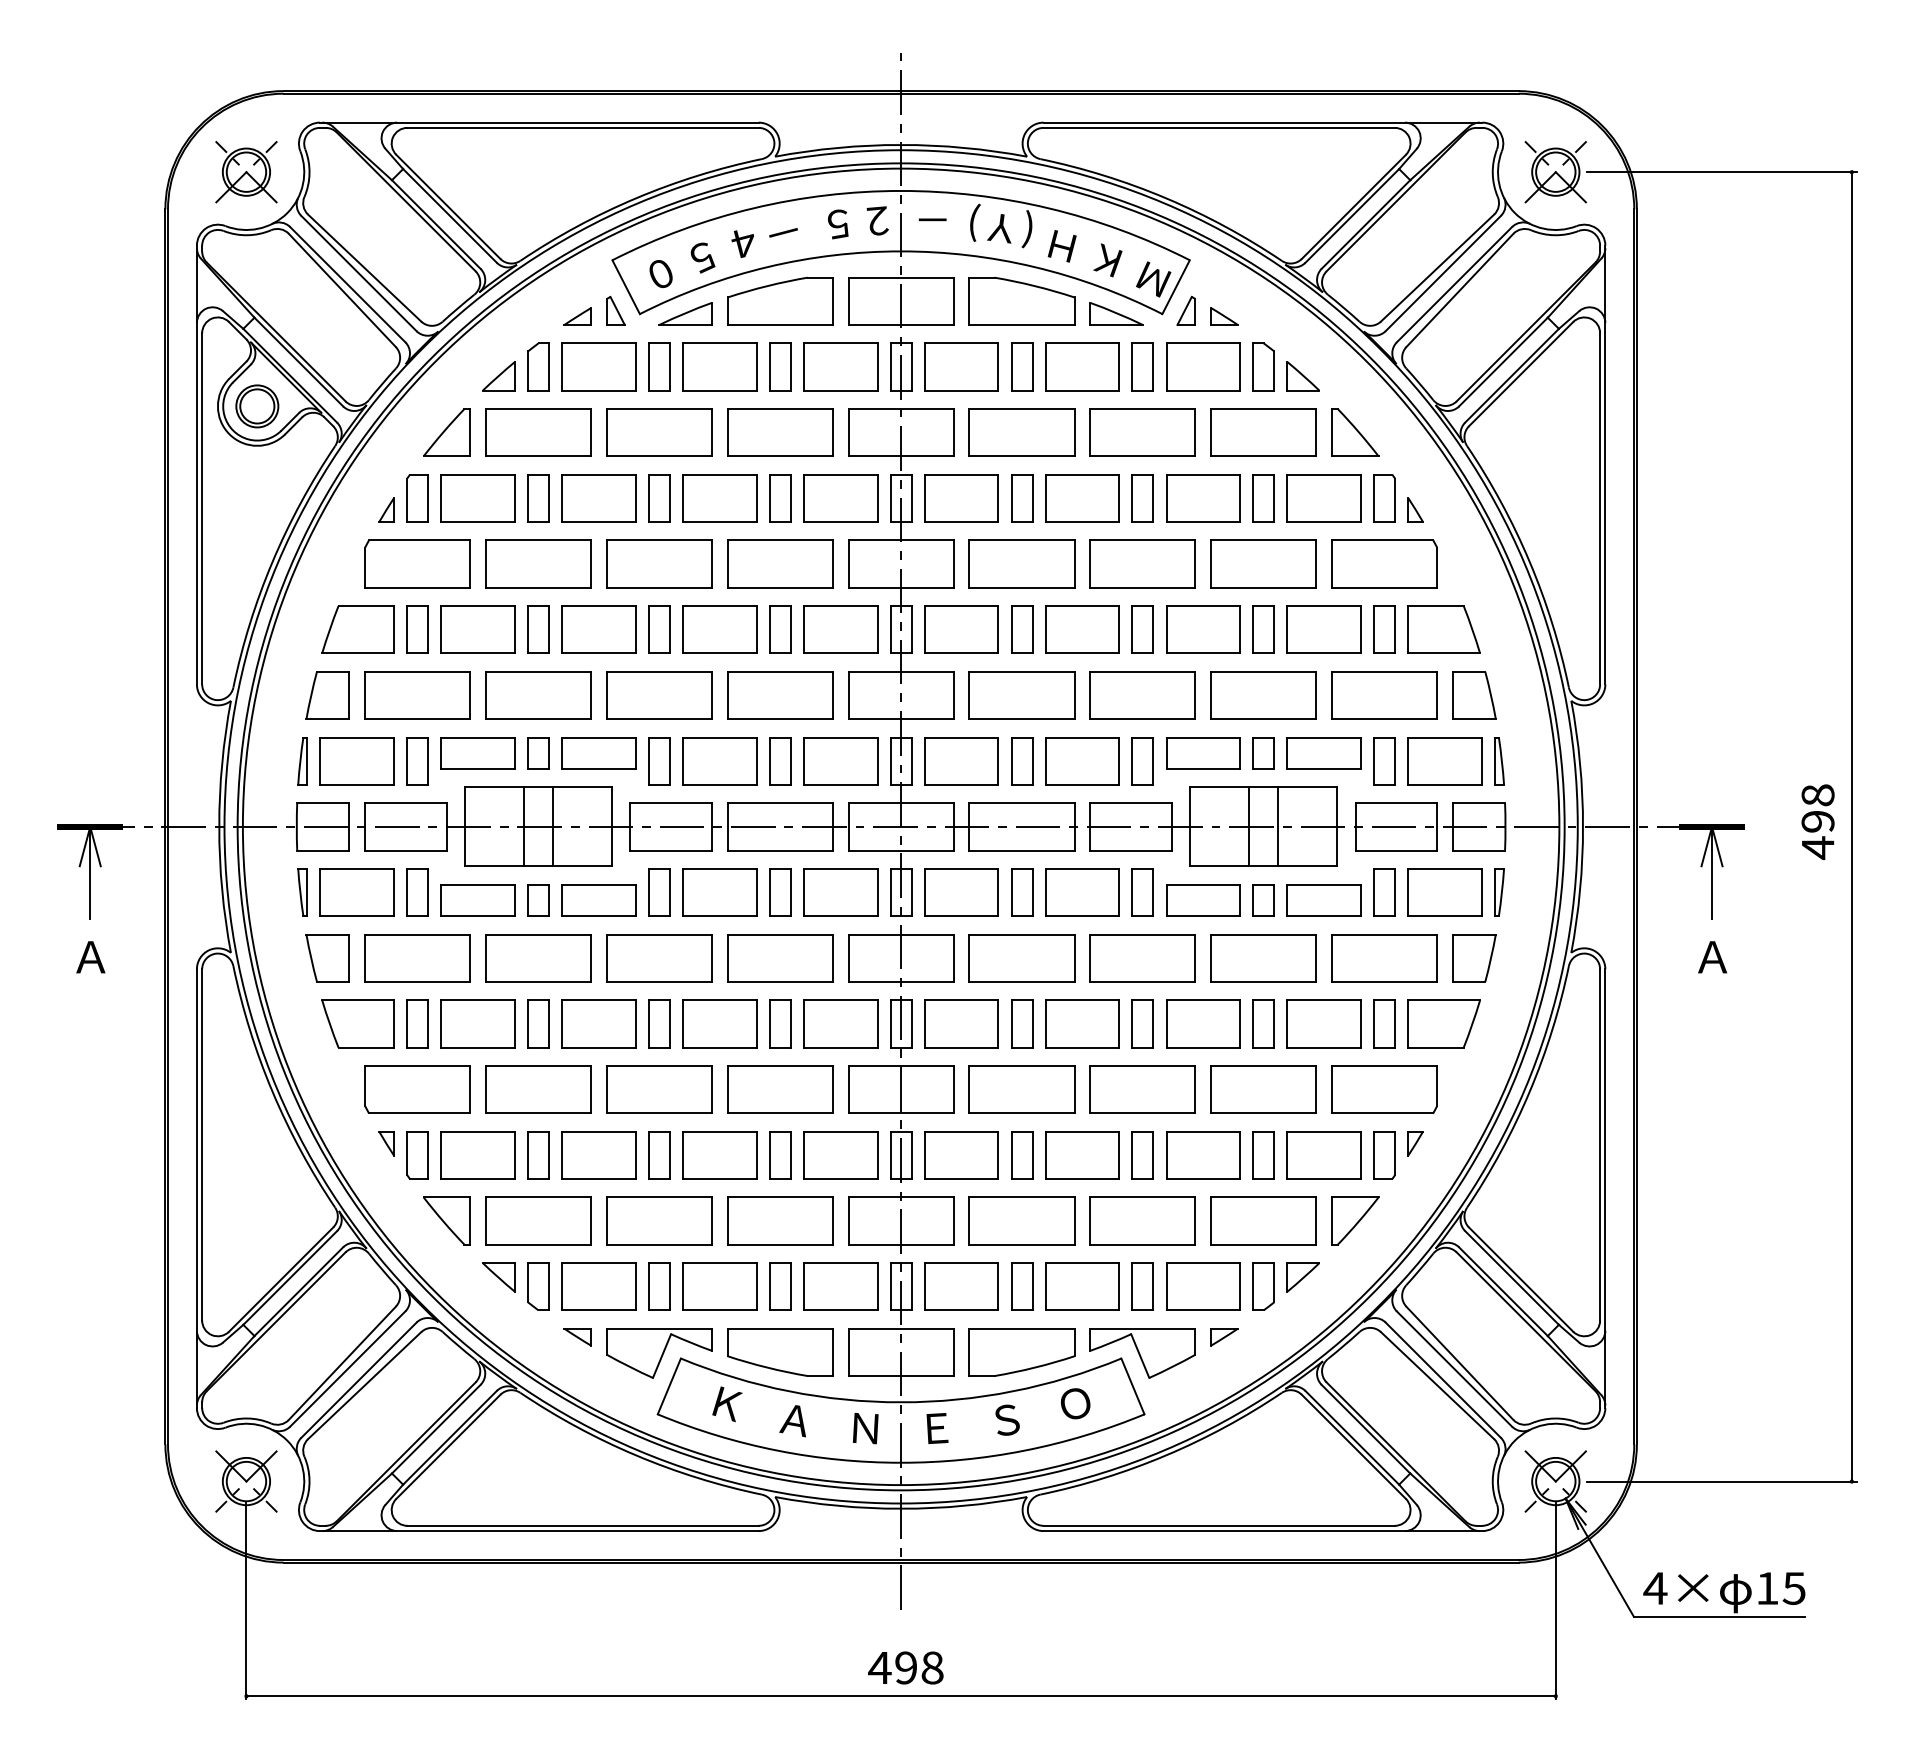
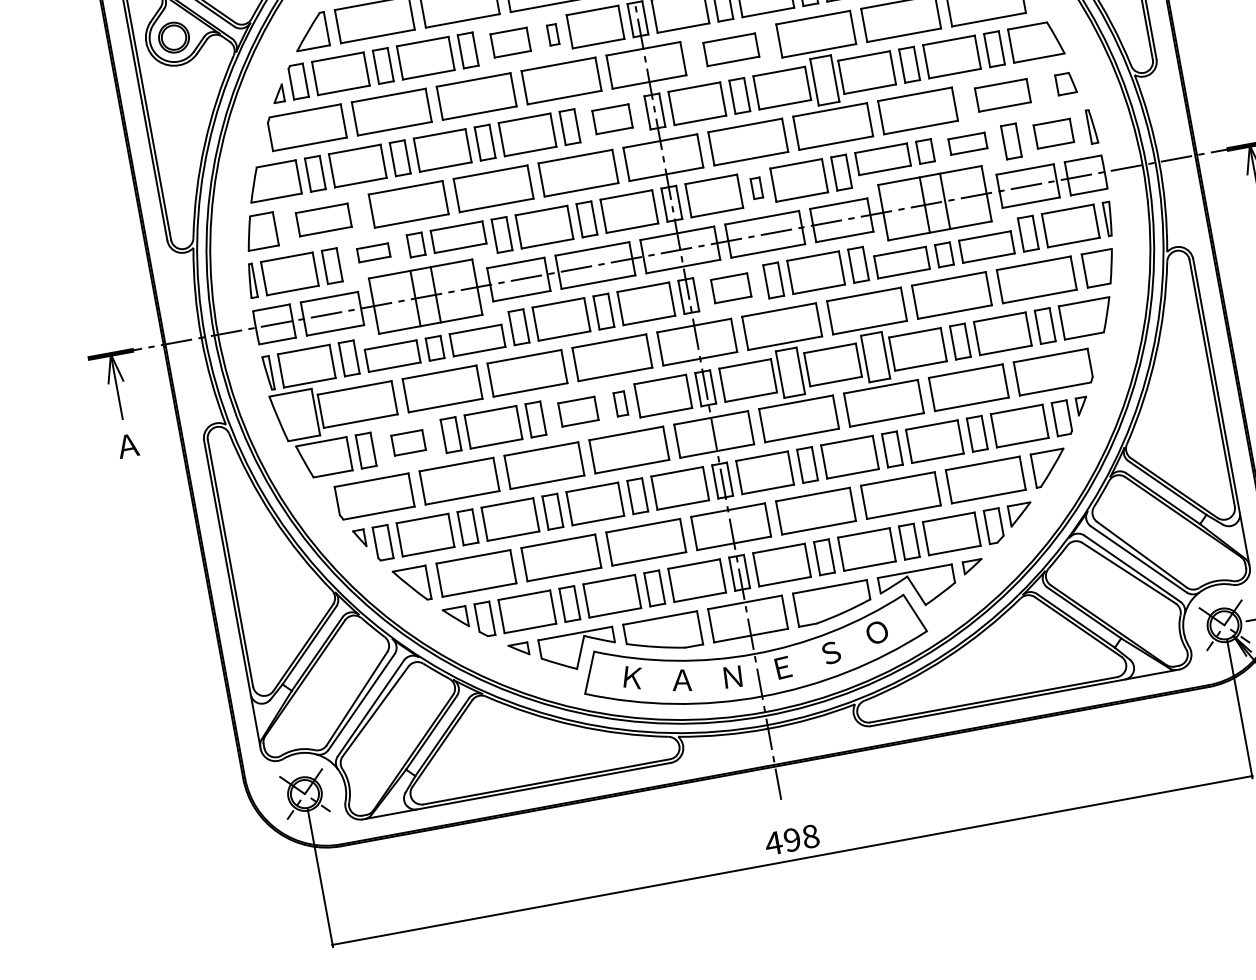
part: (719, 498) -> (510, 42), size x0.7
part: (780, 498) -> (553, 34), size x0.6
part: (1021, 563) -> (730, 49), size x0.7
part: (840, 629) -> (612, 119), size x0.7
part: (1142, 629) -> (824, 80), size x1.4
part: (417, 695) -> (323, 220), size x0.7
part: (1384, 695) -> (1002, 95), size x0.7
part: (1474, 695) -> (1066, 83), size x0.6
part: (477, 753) -> (373, 253), size x0.6
part: (1323, 753) -> (967, 143), size x0.7
part: (1022, 761) -> (757, 188), size x0.6
part: (1444, 761) -> (1053, 134), size x0.7
part: (961, 892) -> (731, 288), size x0.7
part: (327, 958) -> (294, 416), size x1.4
part: (477, 1023) -> (408, 442), size x0.6
part: (719, 1023) -> (578, 411), size x0.7
part: (780, 1023) -> (620, 403), size x0.7
part: (1022, 1023) -> (790, 372), size x1.4
part: (1142, 1023) -> (875, 356), size x1.4

